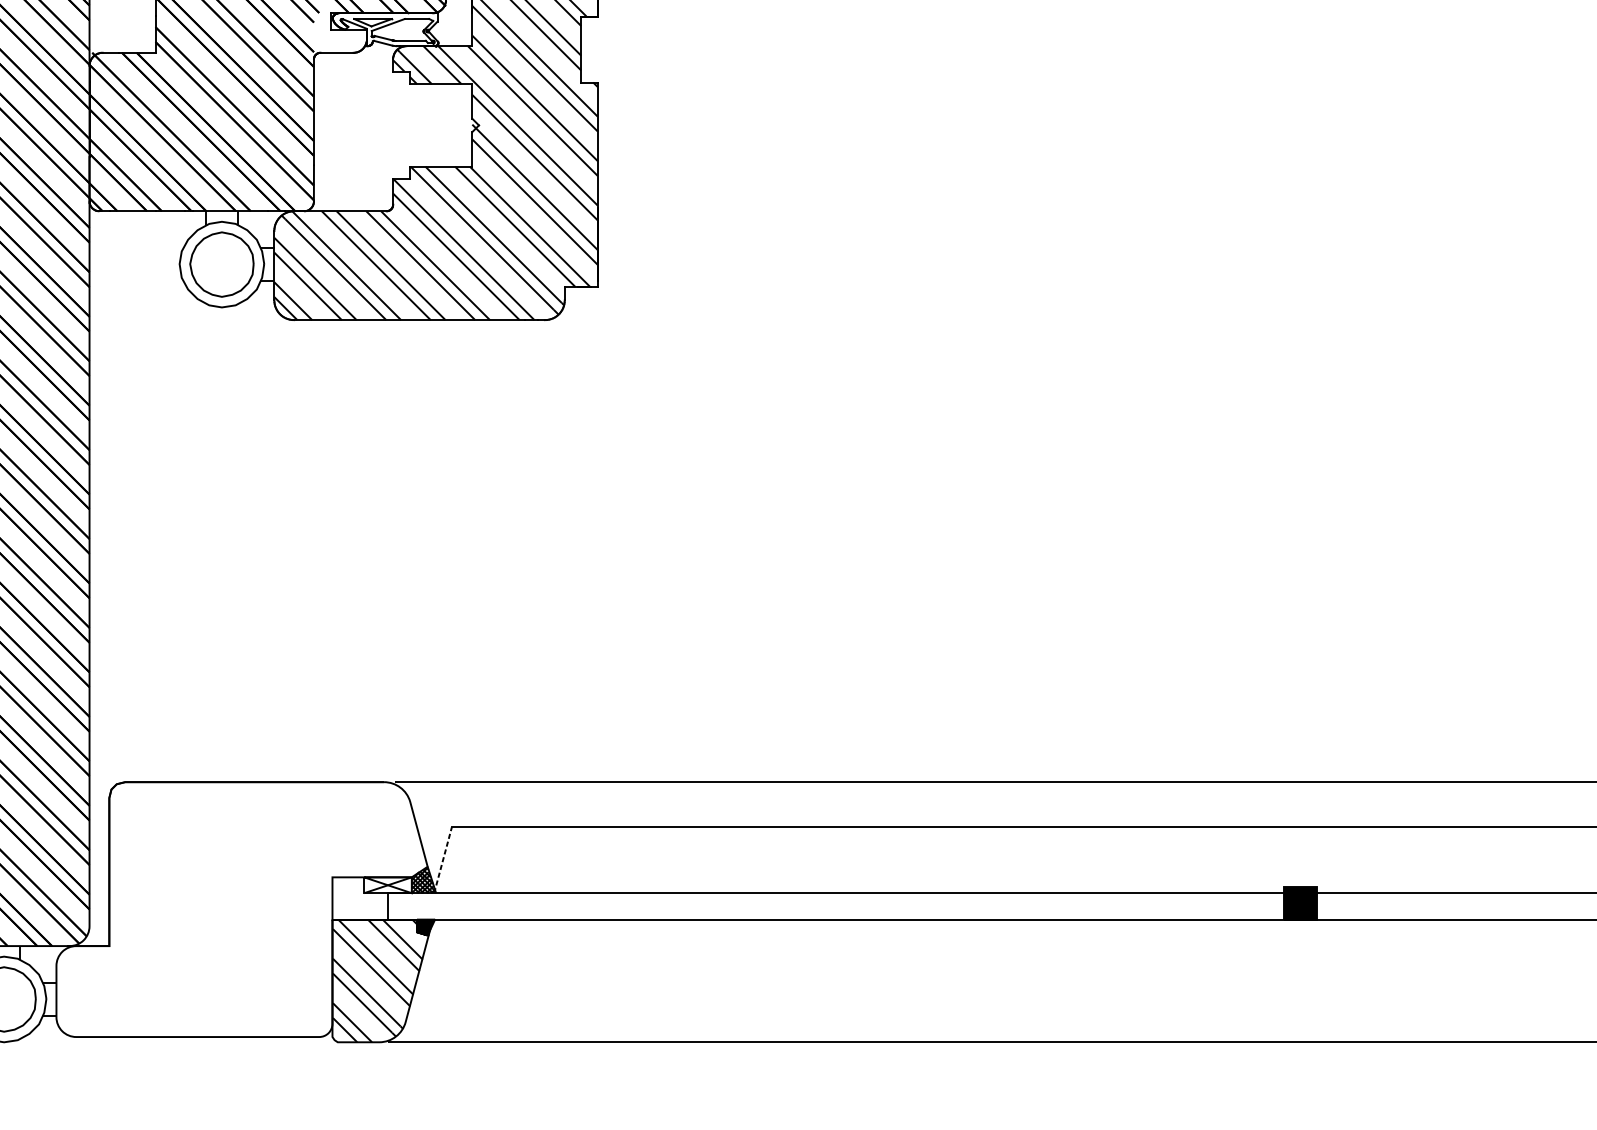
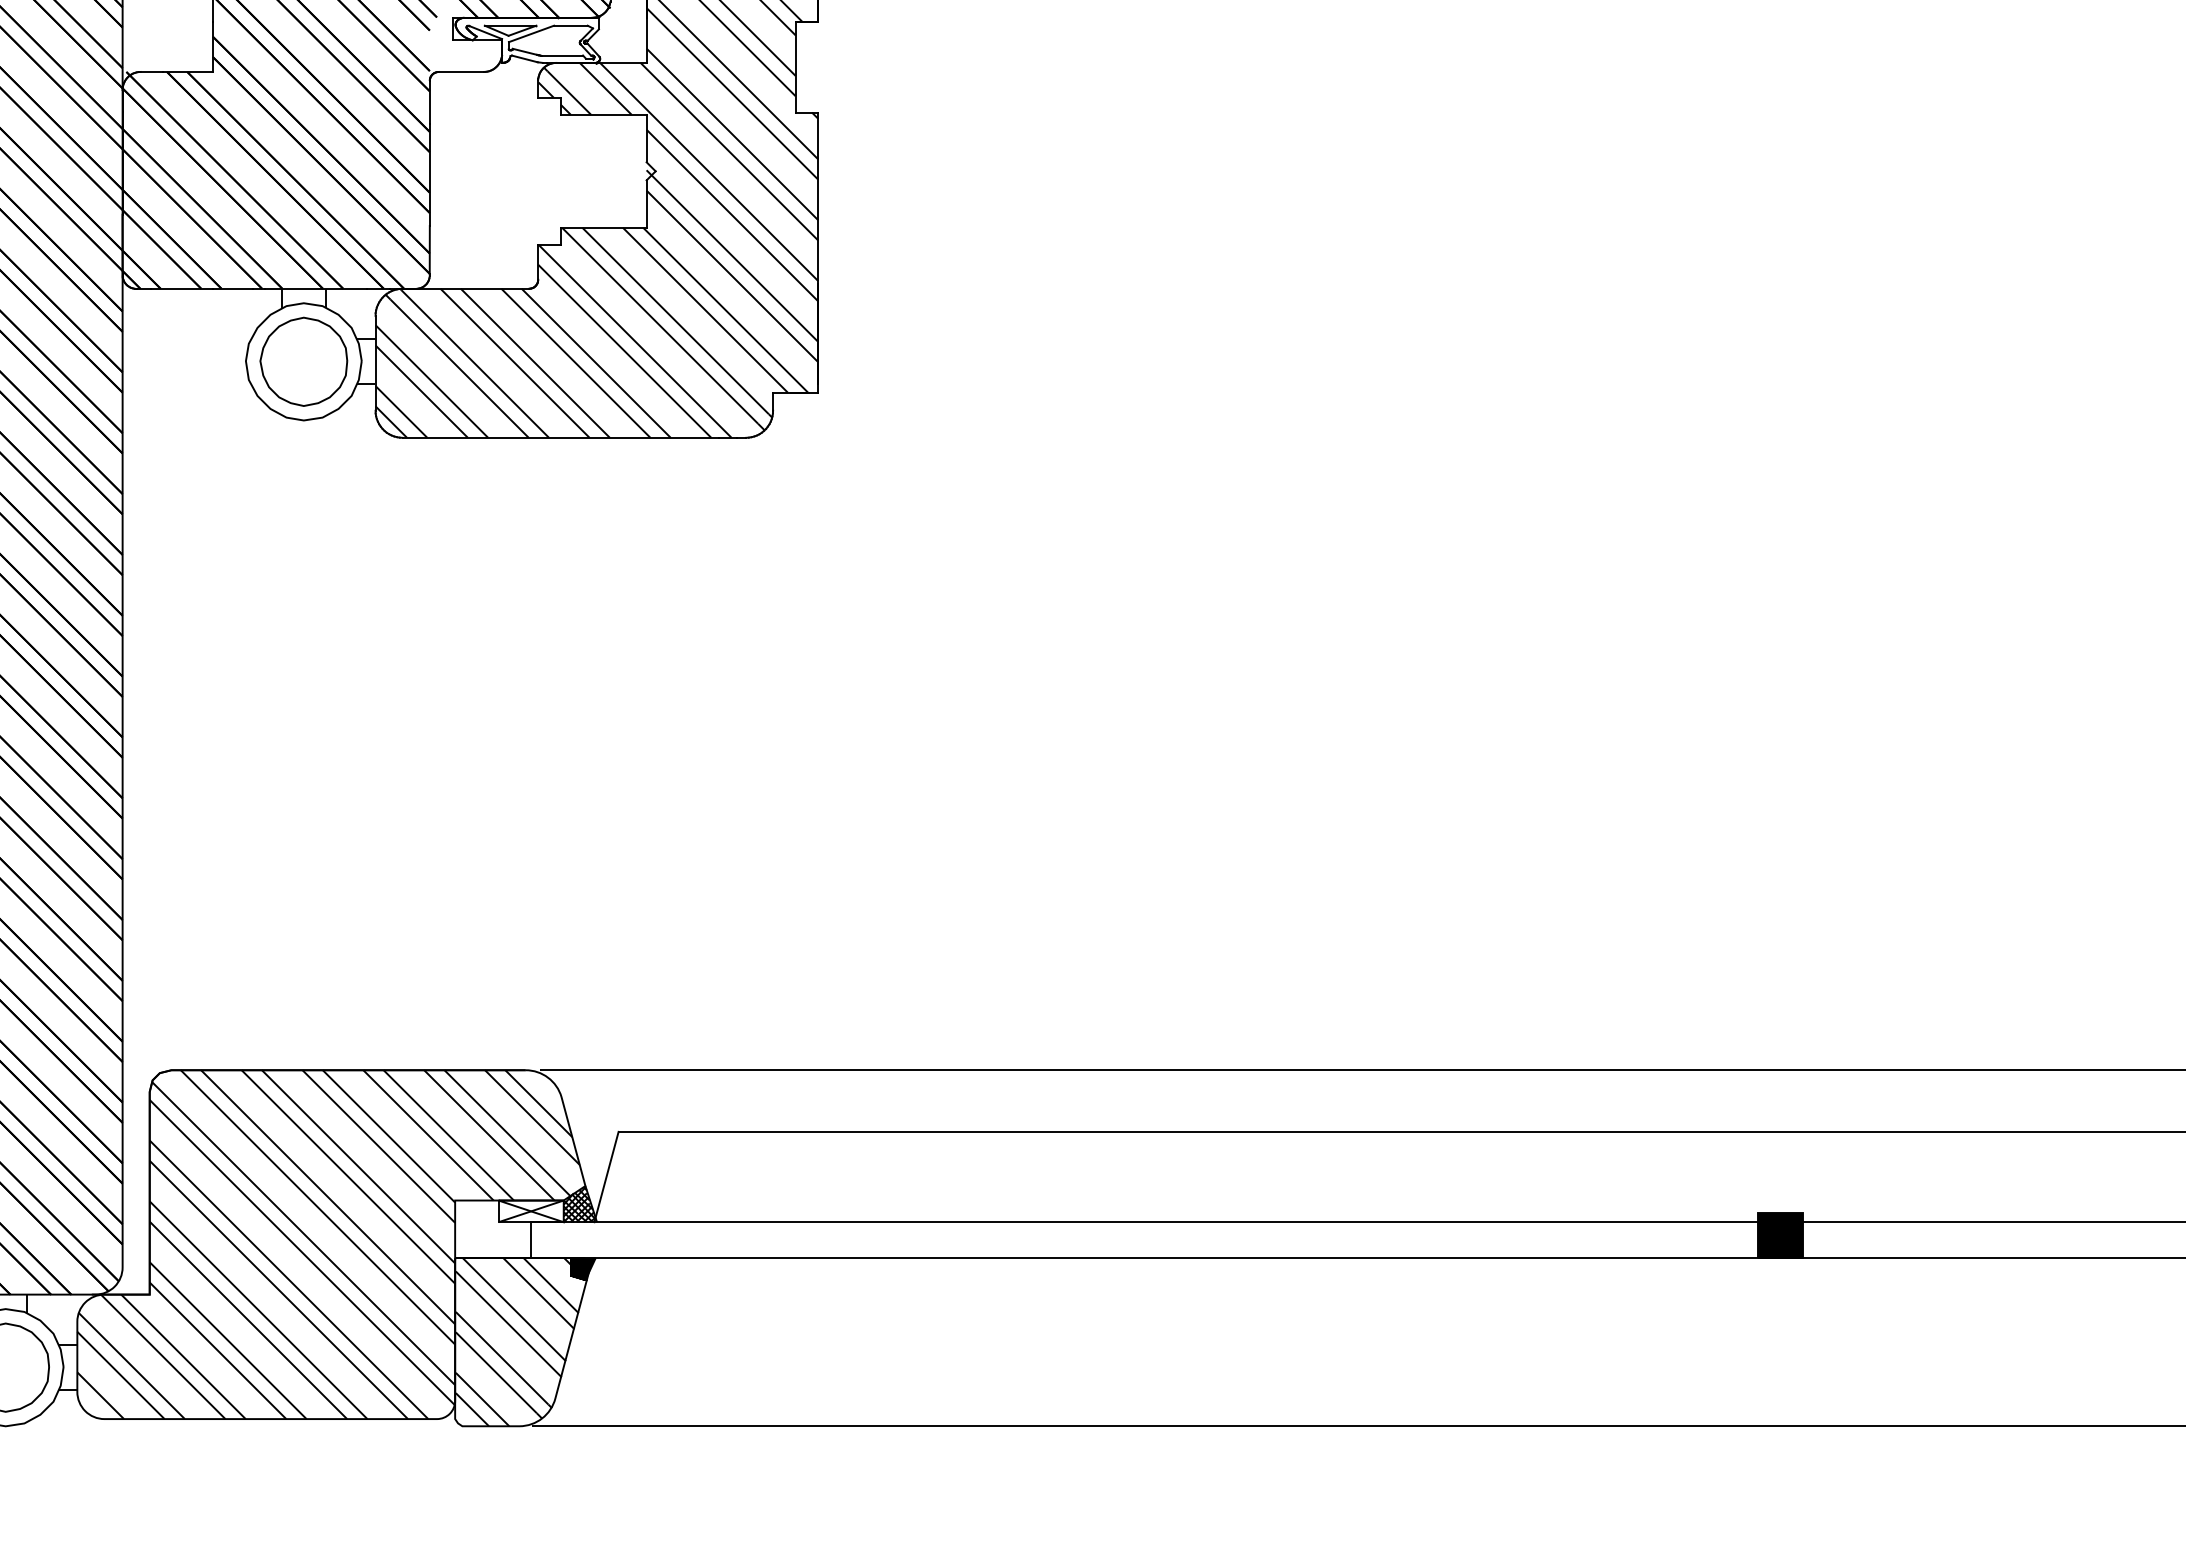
line: (443, 860) -> (606, 1177), dashed -> solid
hatch: (239, 909) -> (328, 1244), added

